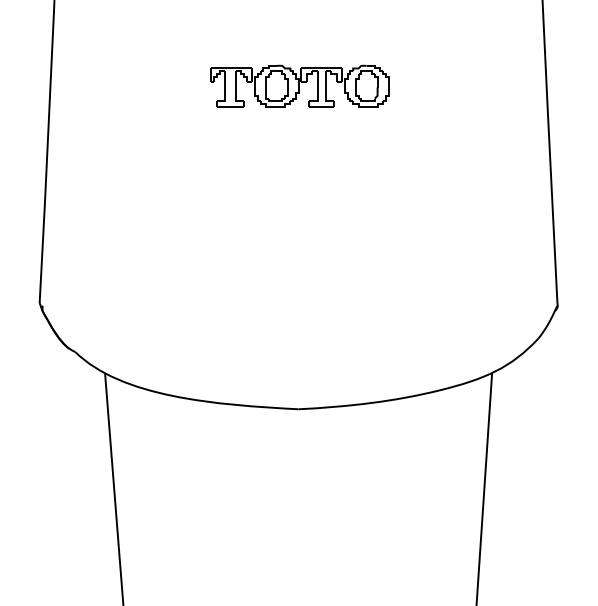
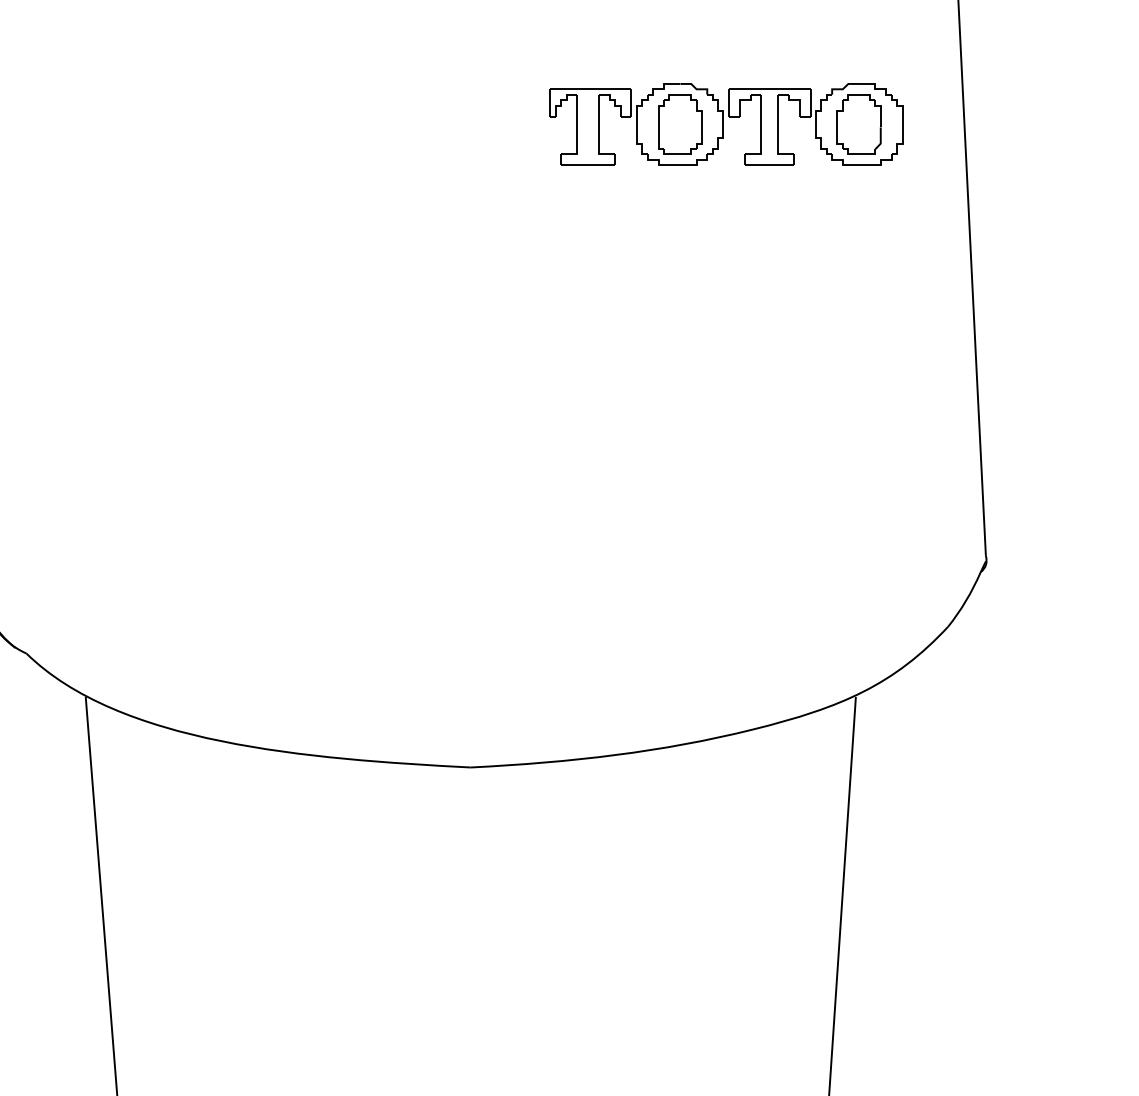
part: (299, 85) -> (725, 123), moved

